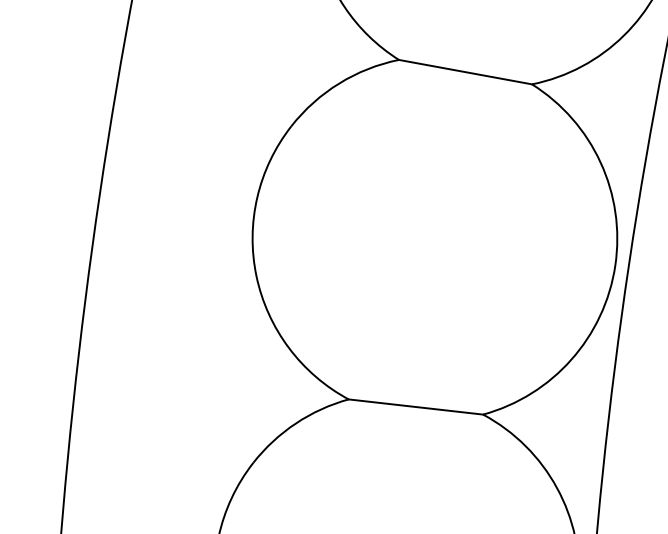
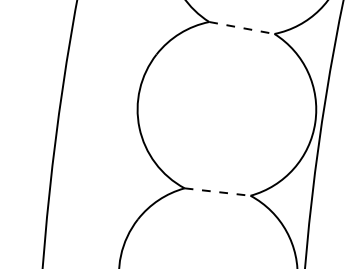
line: (466, 73) -> (242, 28), solid -> dashed
line: (417, 407) -> (218, 192), solid -> dashed

